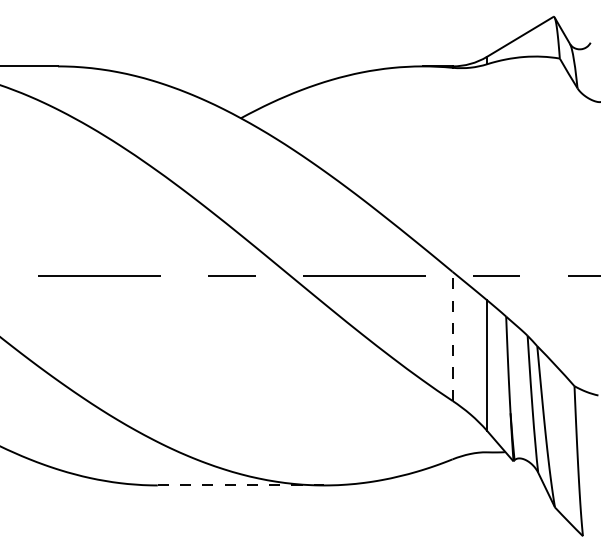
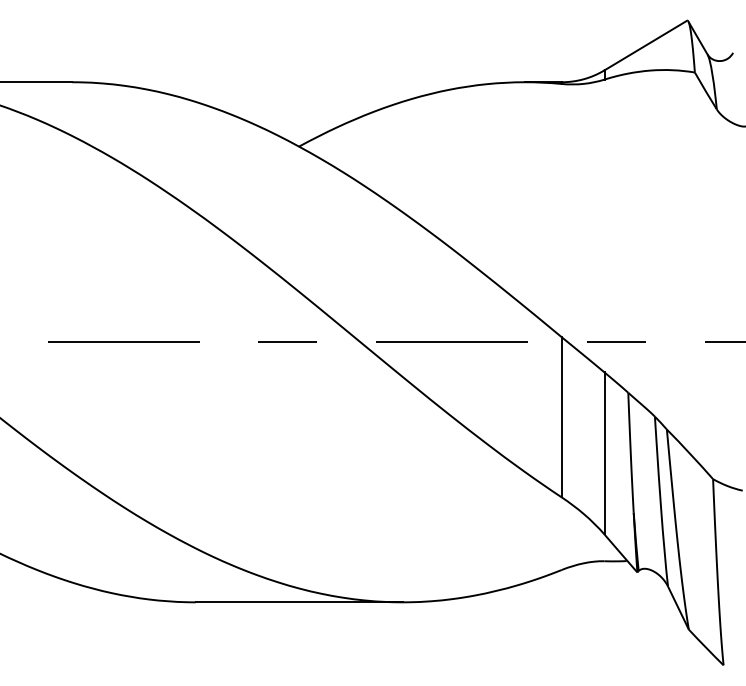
line: (452, 335) -> (561, 416), dashed -> solid
line: (241, 485) -> (299, 602), dashed -> solid

